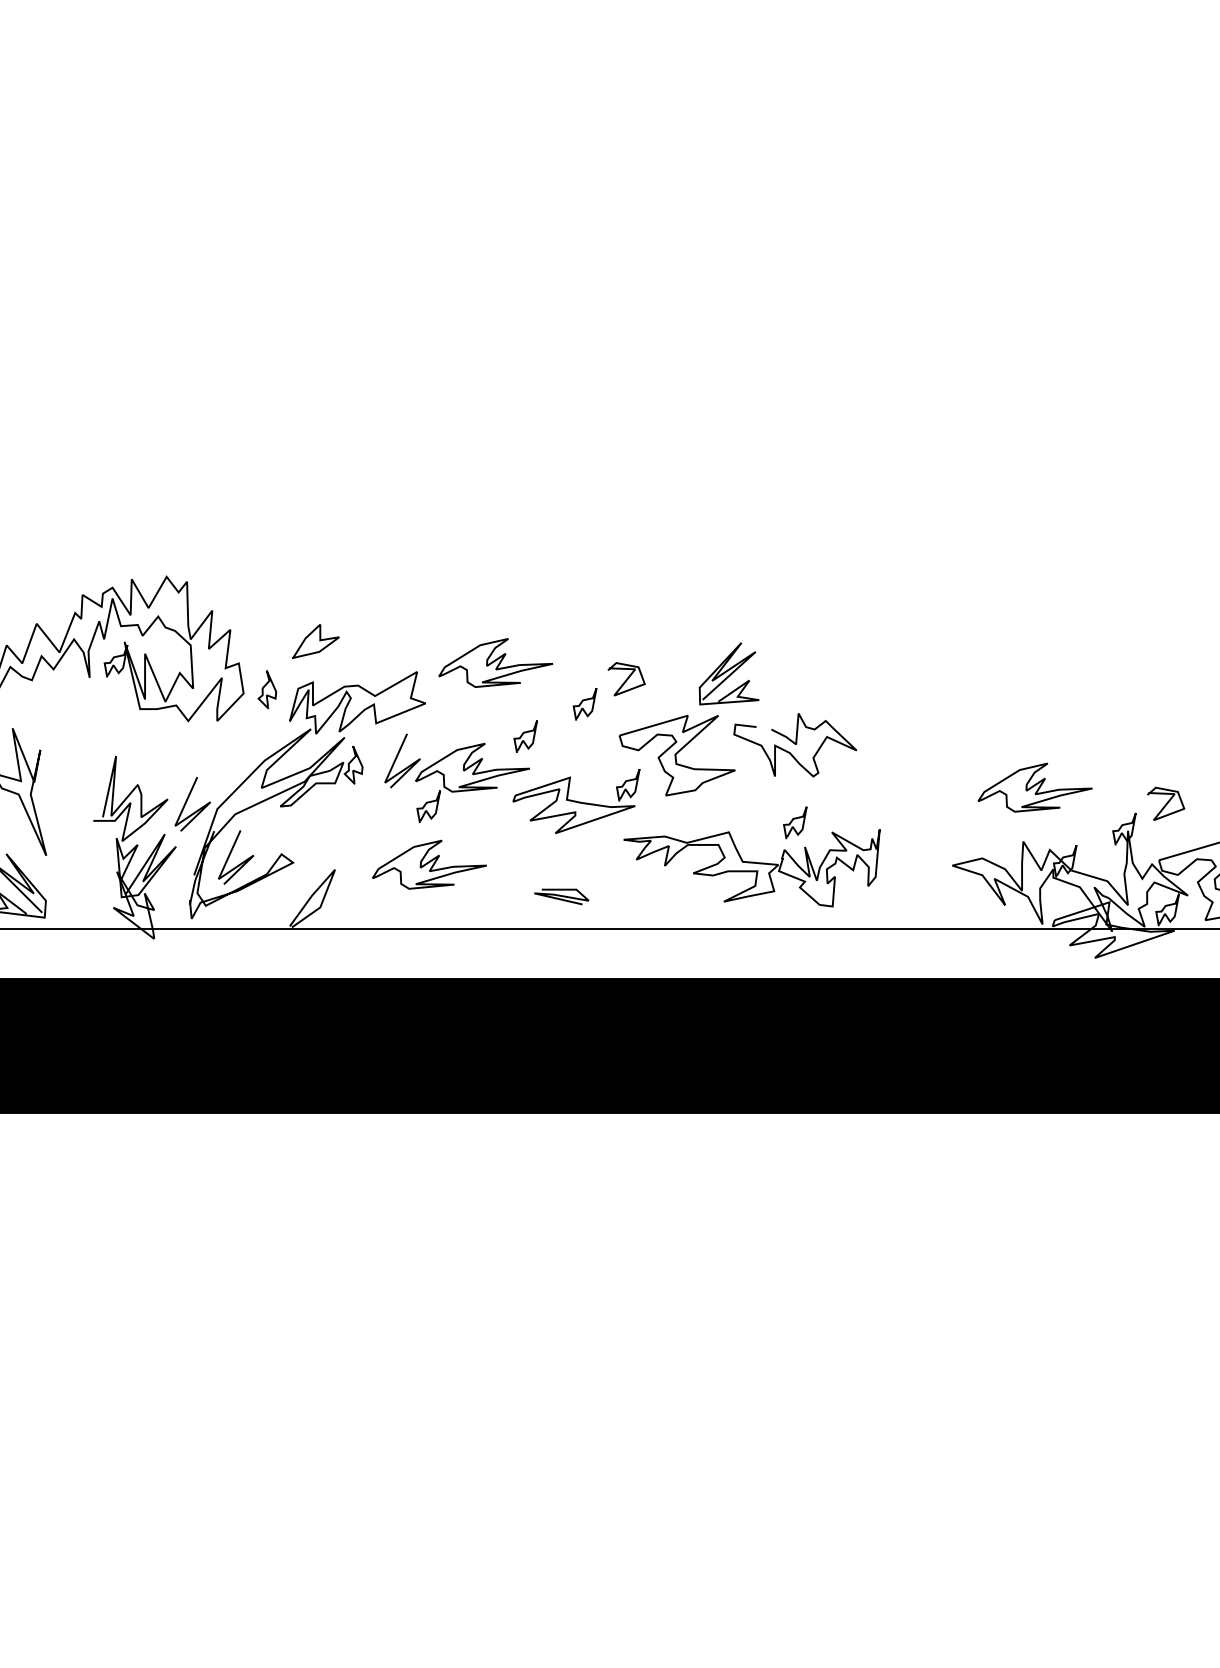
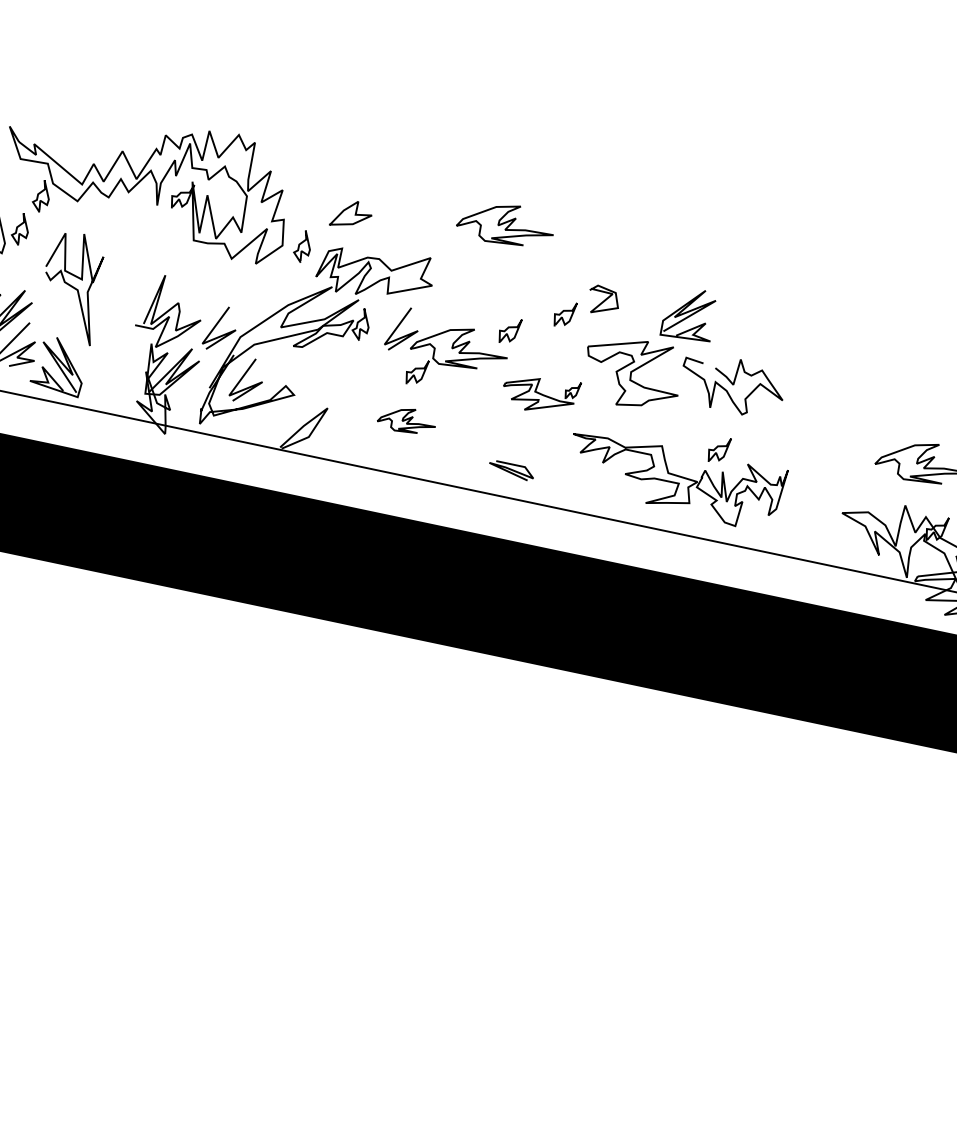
part: (495, 662) -> (505, 223), moved
part: (576, 801) -> (540, 393), size x0.7
part: (429, 864) -> (407, 420), size x0.6

